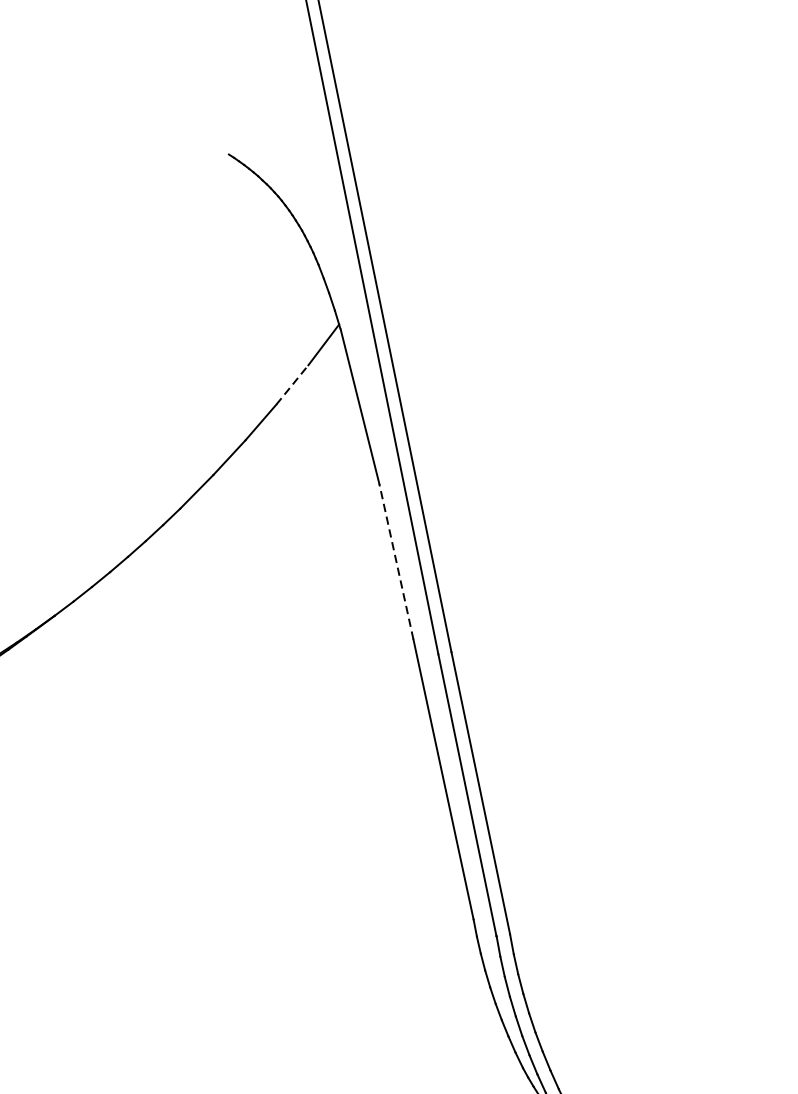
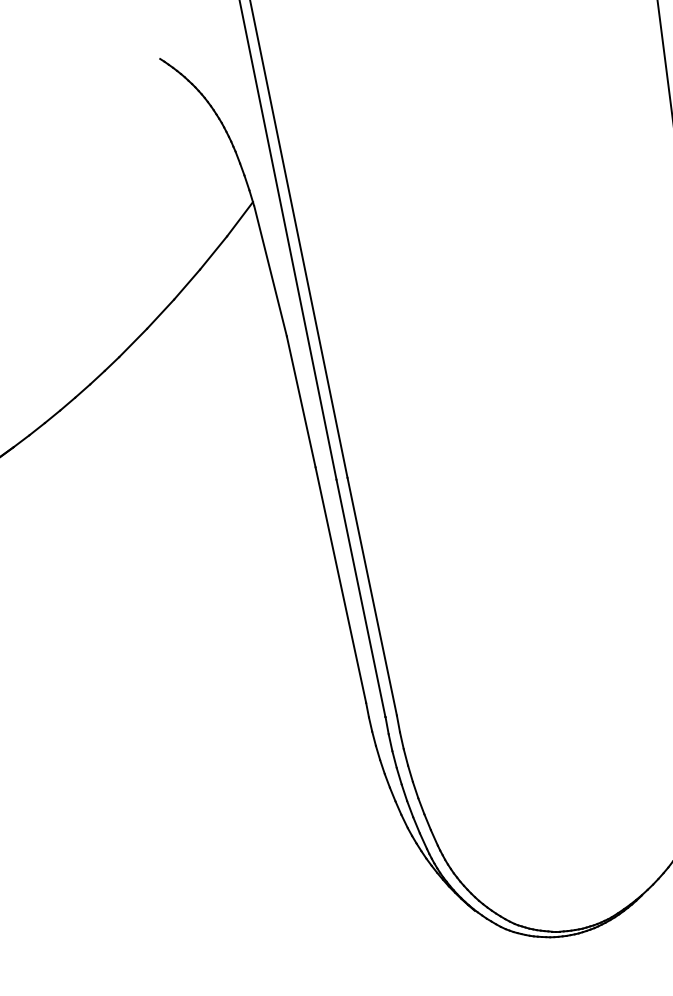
line: (292, 384) -> (213, 252), dashed -> solid
line: (396, 561) -> (301, 401), dashed -> solid

